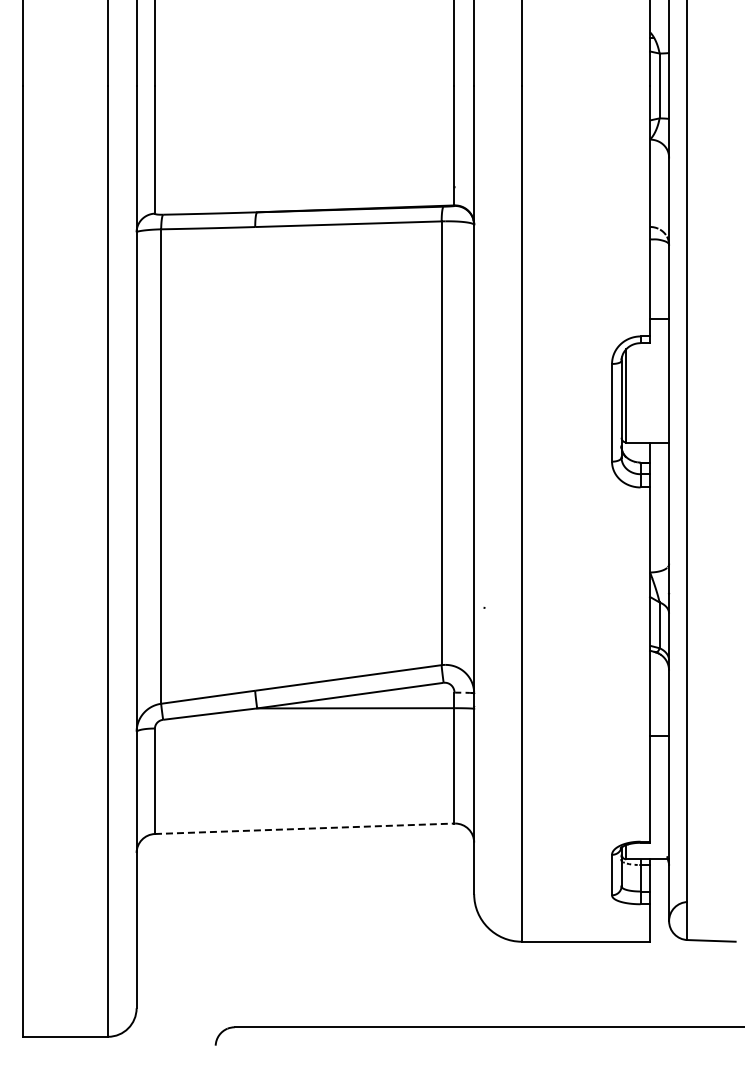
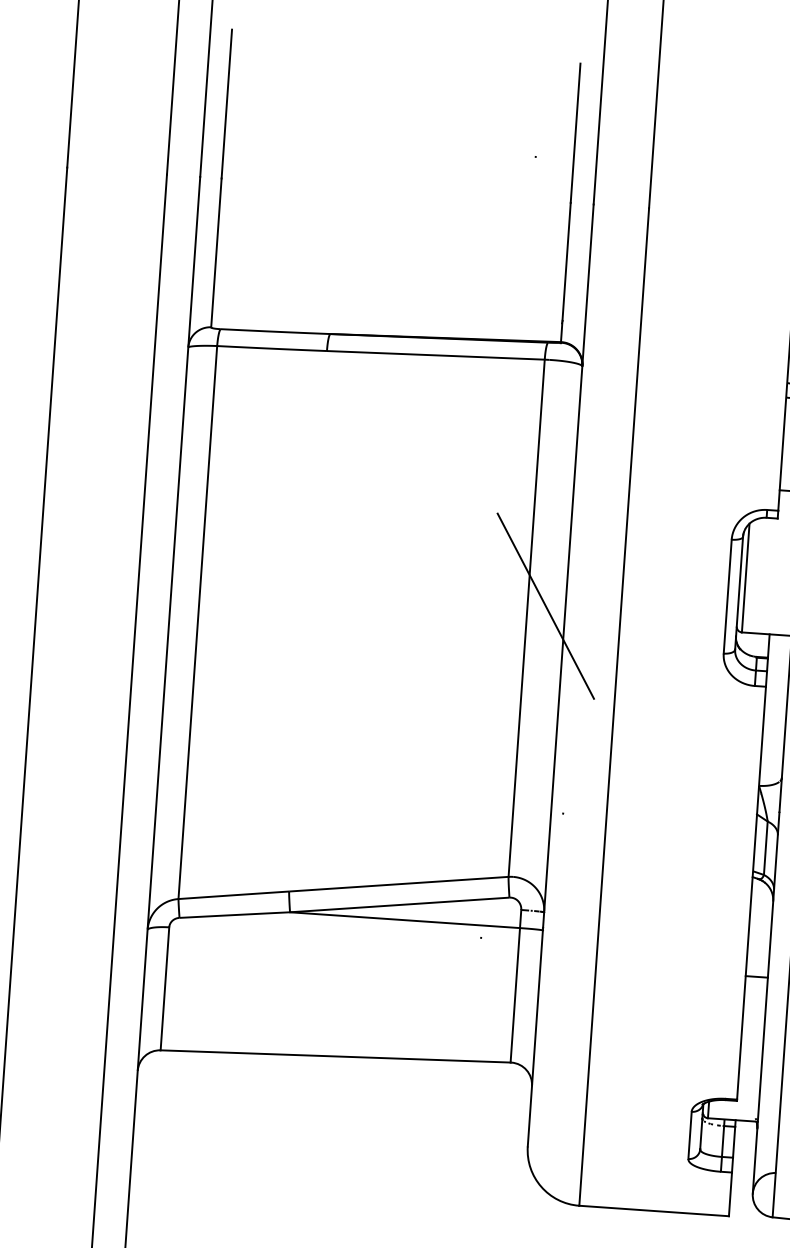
line: (456, 431) -> (544, 605), added
line: (304, 828) -> (335, 1056), dashed -> solid

